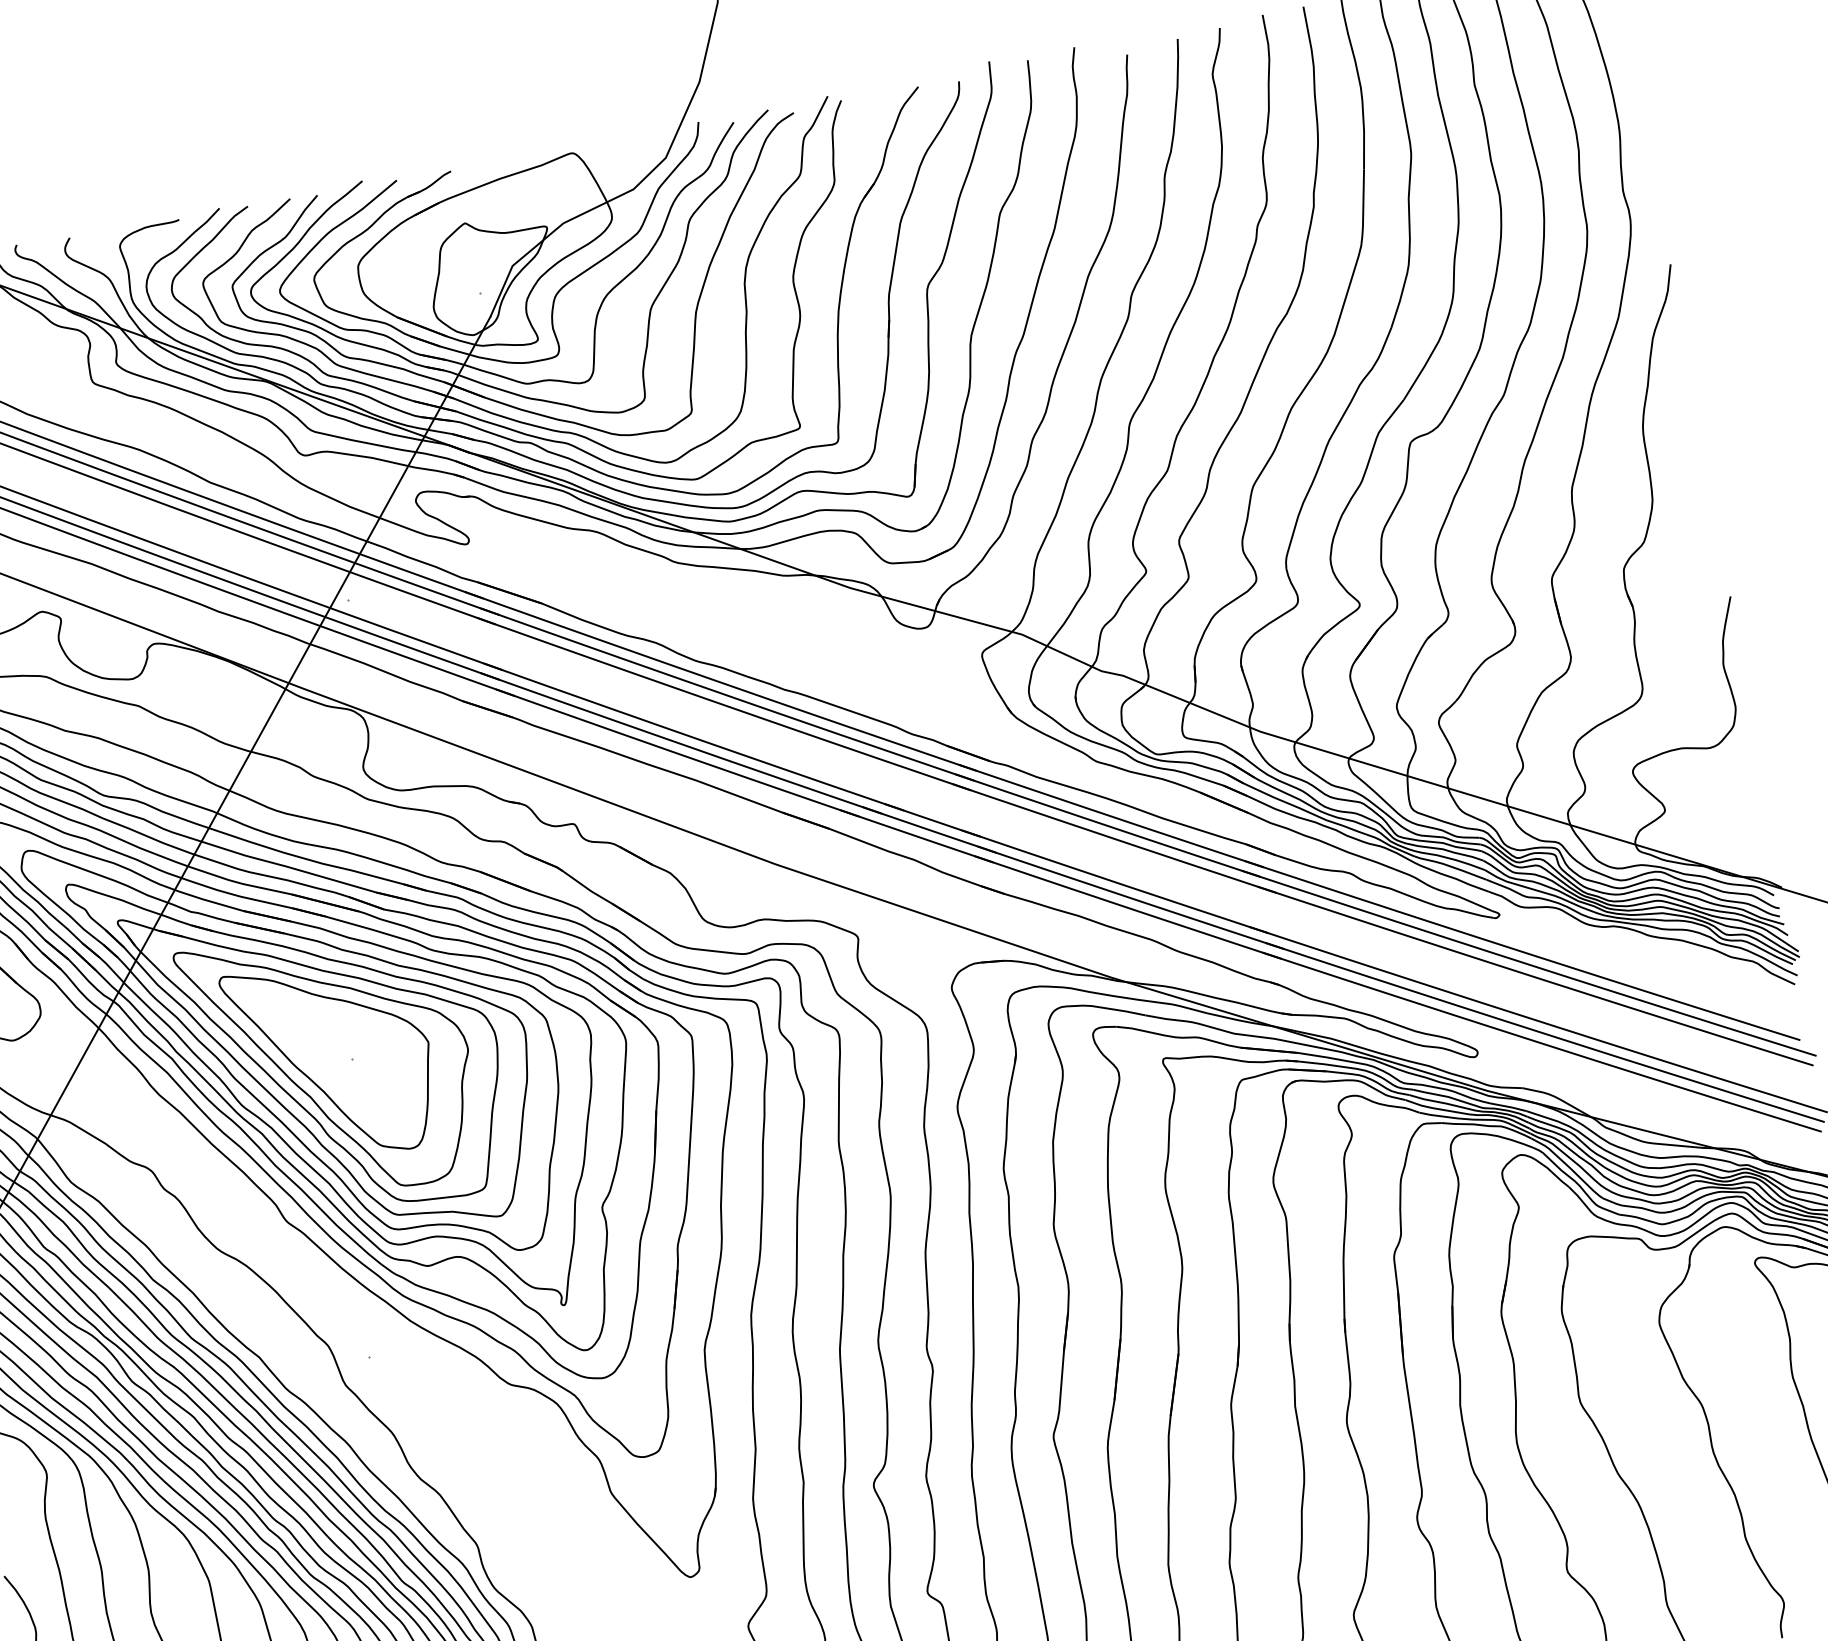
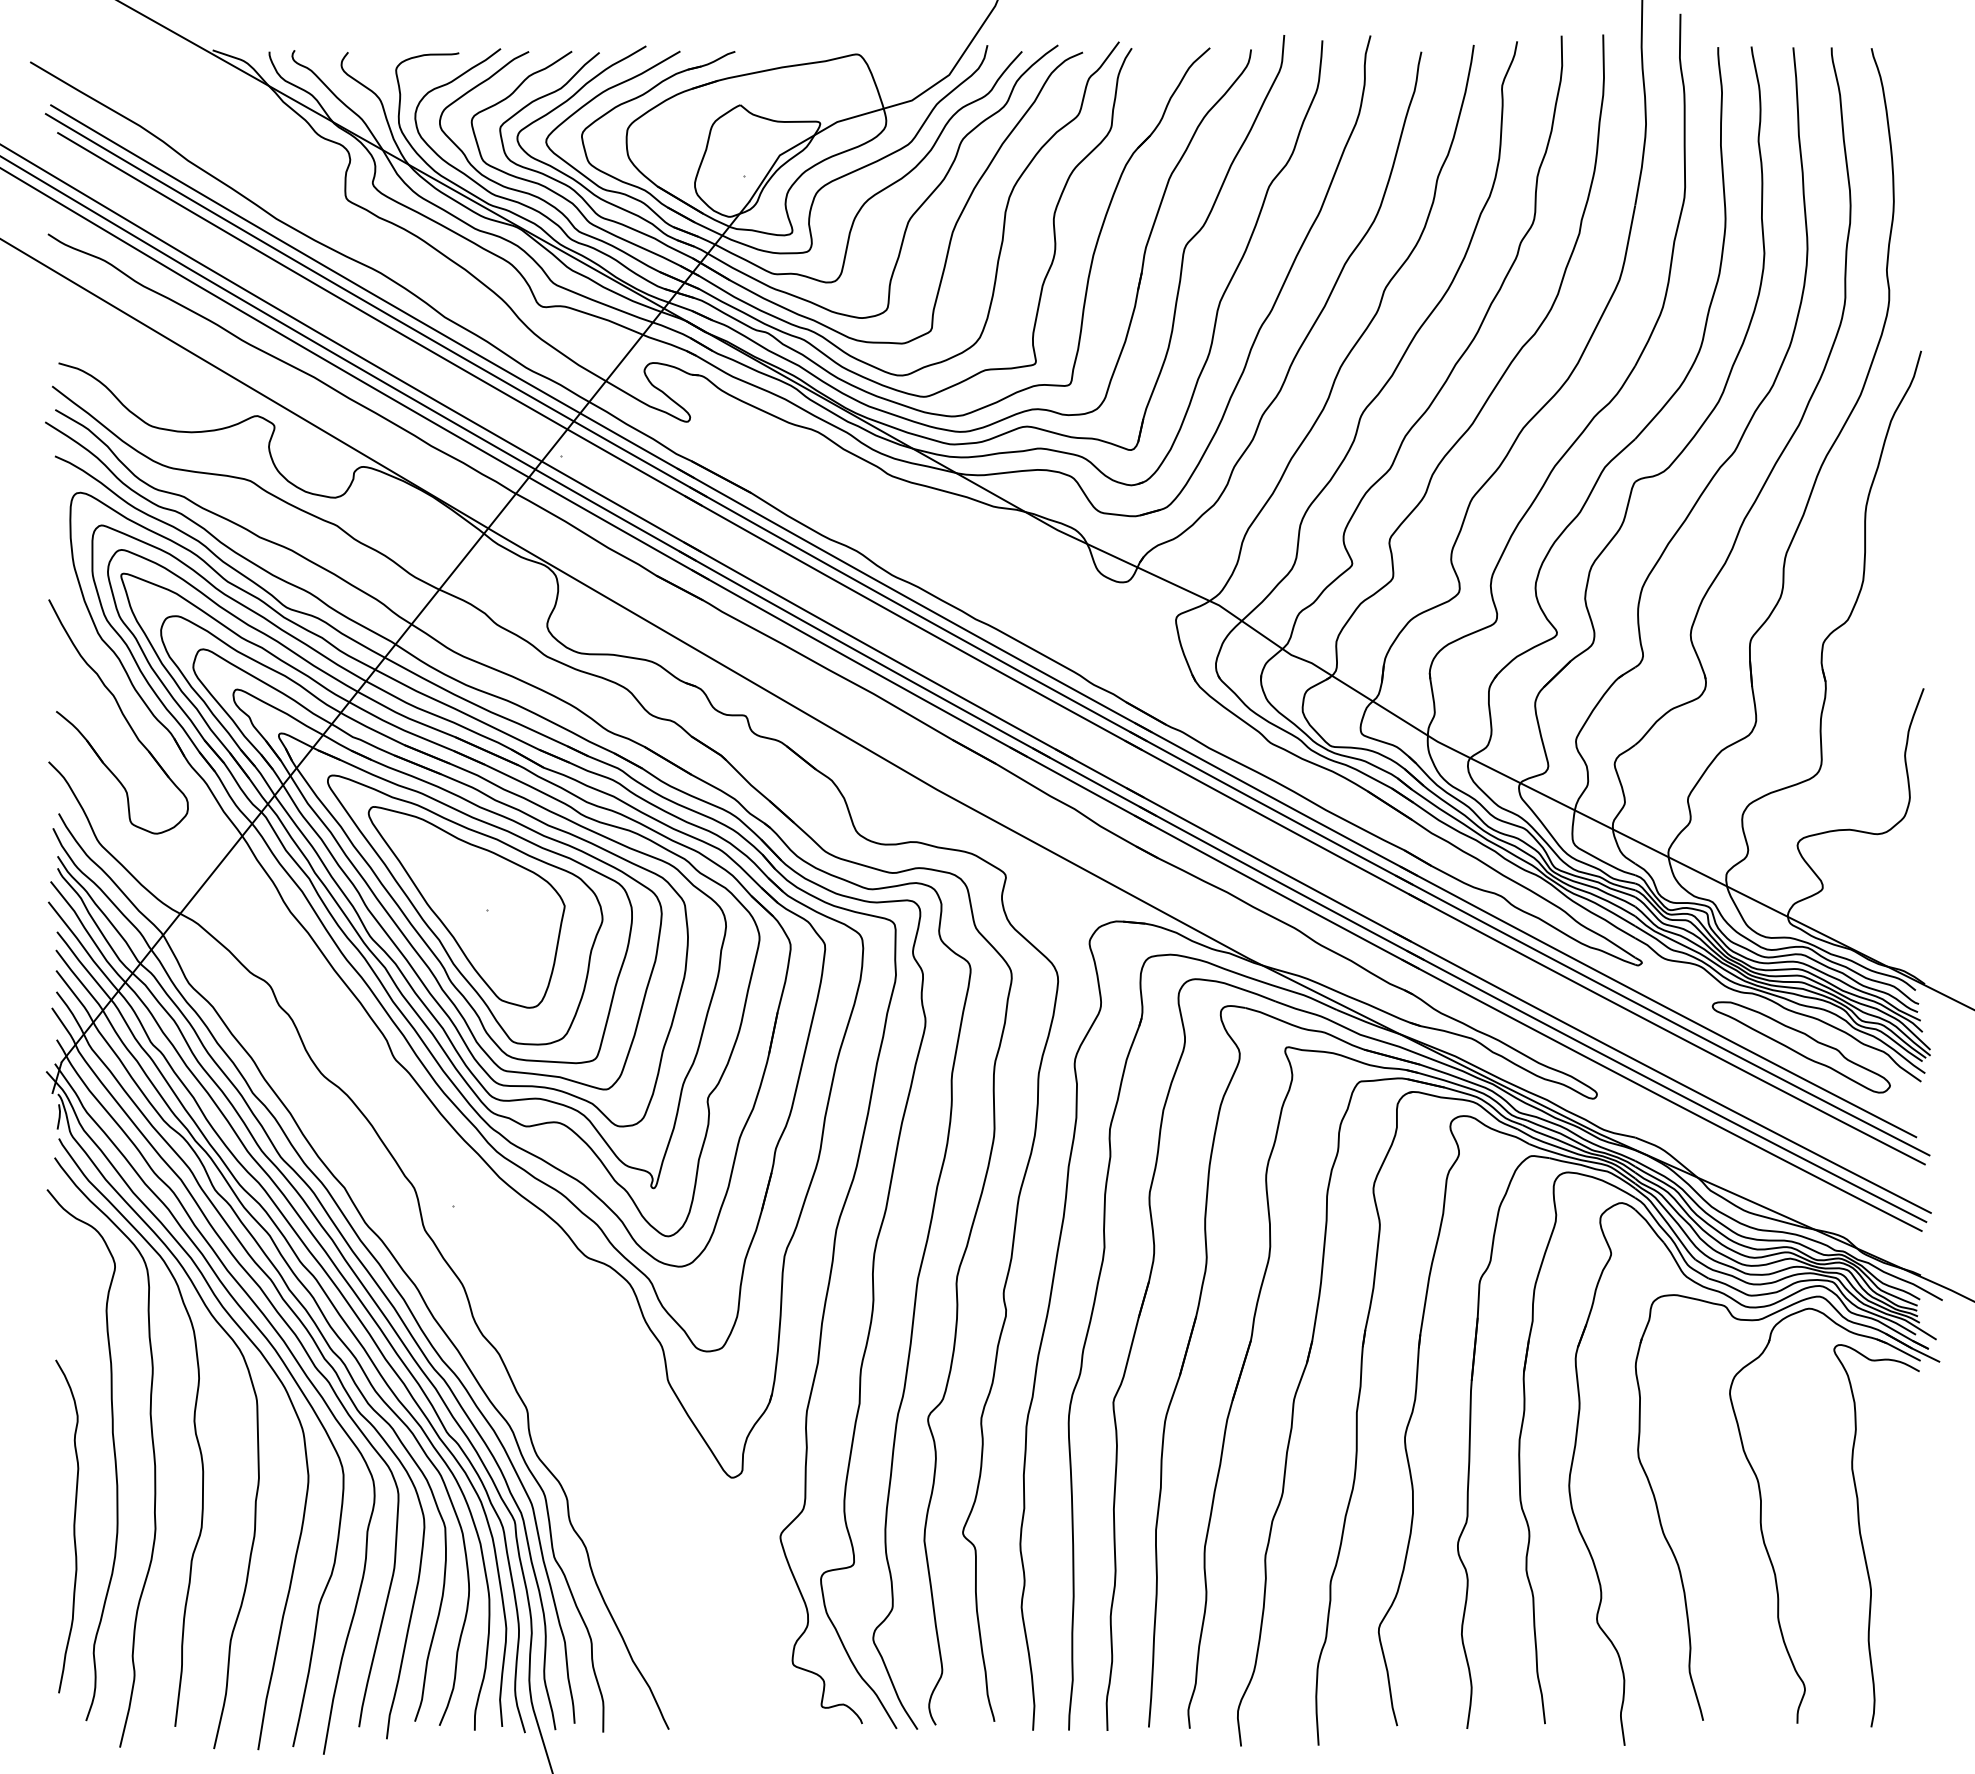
part: (1670, 971) -> (1800, 1047), added

